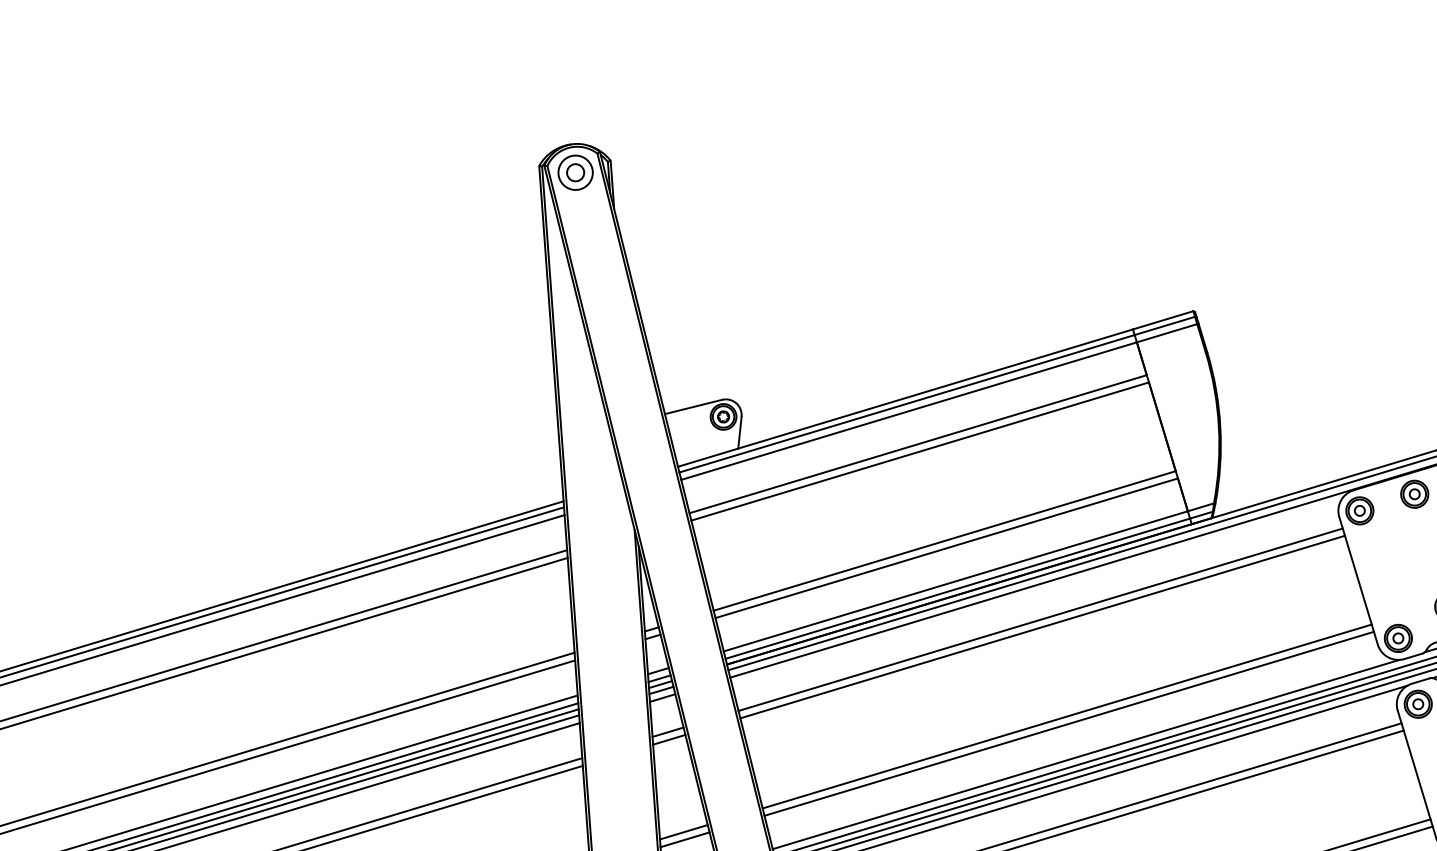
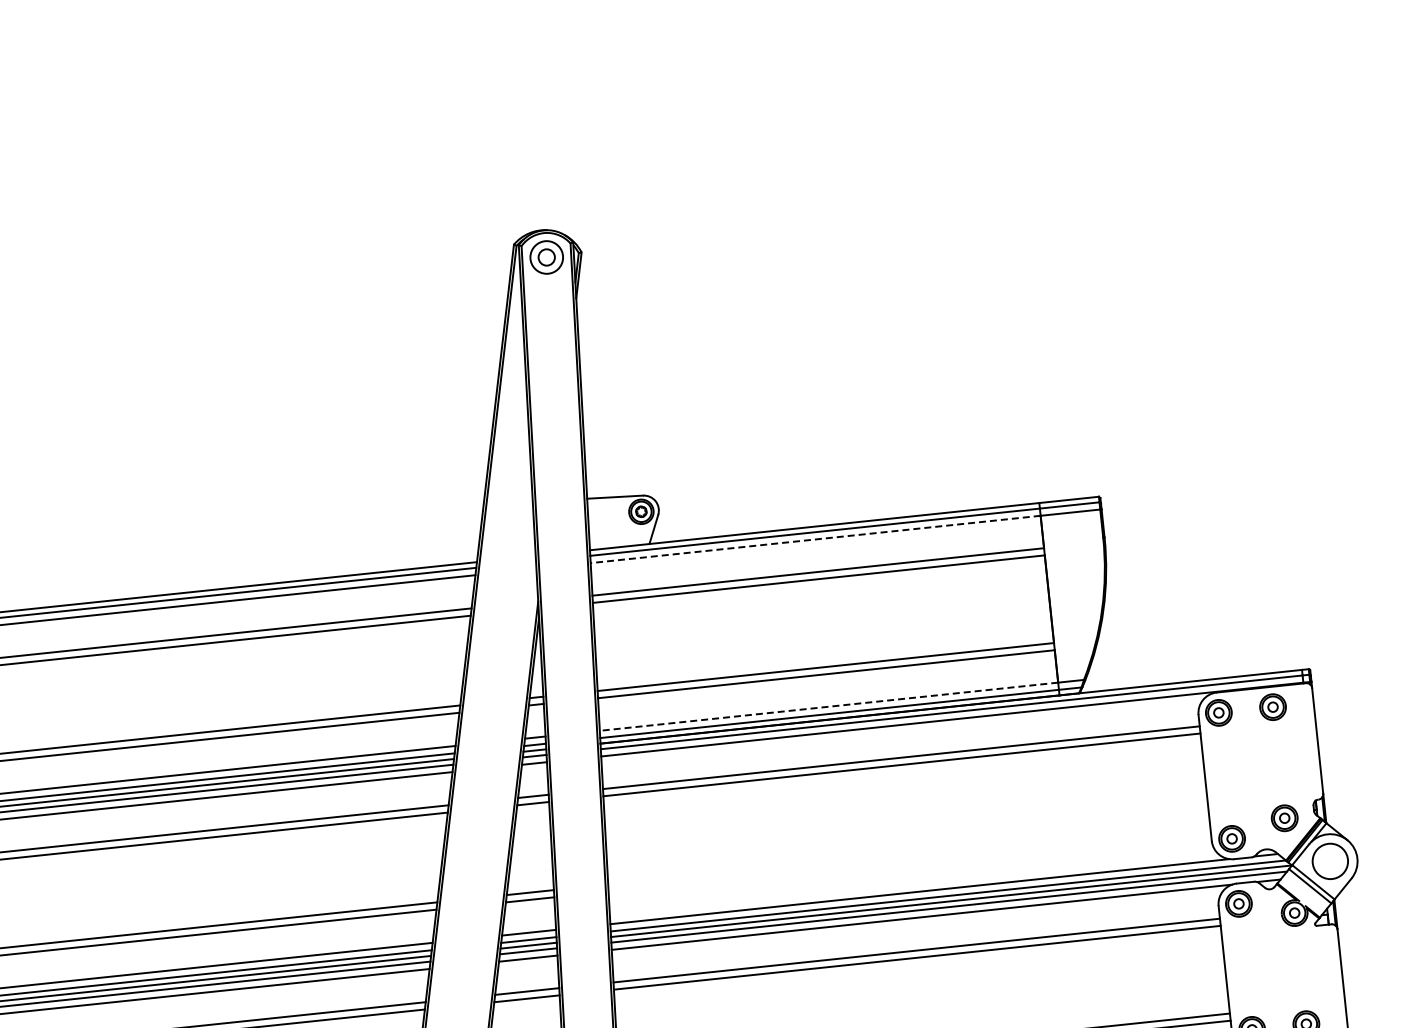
line: (908, 411) -> (815, 539), solid -> dashed
line: (955, 581) -> (828, 706), solid -> dashed
line: (1066, 716) -> (908, 852), removed
line: (1069, 723) -> (909, 859), removed

